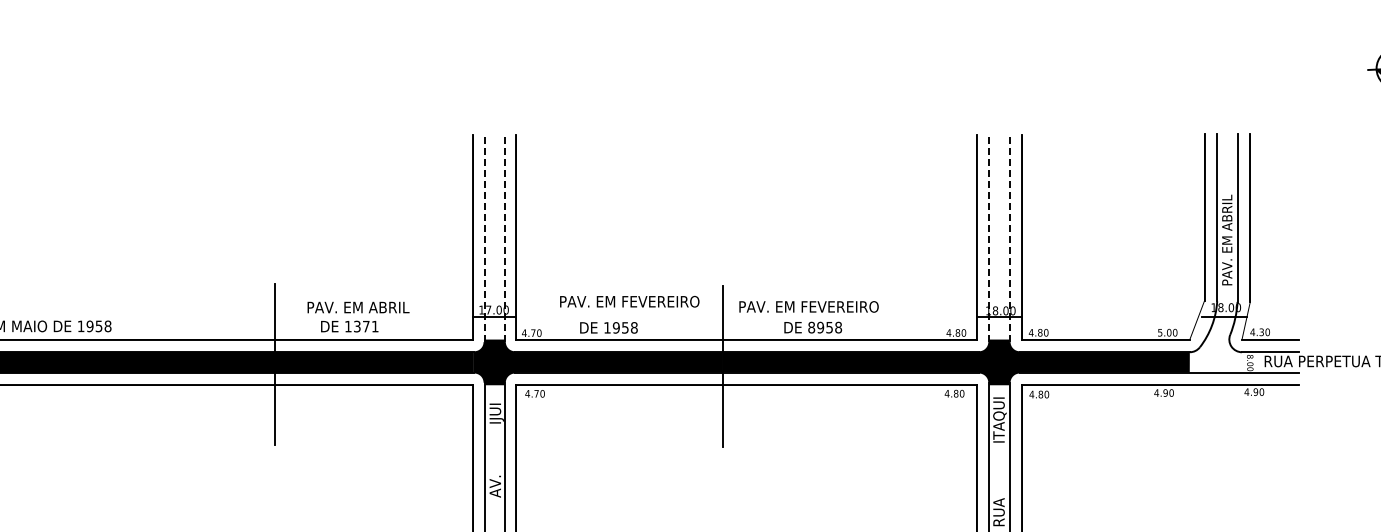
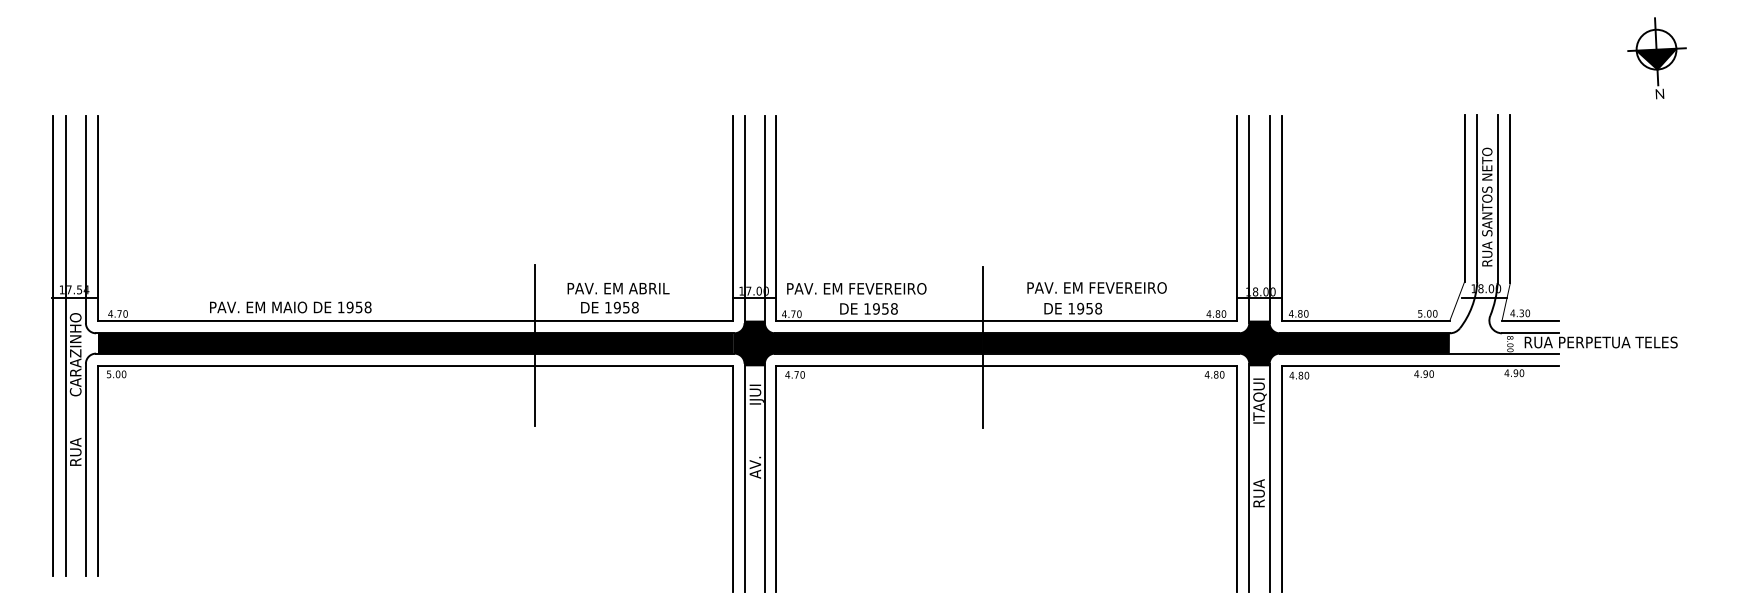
text: (1227, 224) -> (1487, 205), PAV. EM ABRIL -> RUA SANTOS NETO
line: (484, 238) -> (744, 219), dashed -> solid
line: (504, 238) -> (764, 219), dashed -> solid
line: (989, 238) -> (1249, 219), dashed -> solid
line: (1009, 238) -> (1269, 219), dashed -> solid
text: (629, 301) -> (856, 288), moved
text: (808, 306) -> (1096, 287), moved
text: (365, 326) -> (625, 307), 1371 -> 1958
text: (811, 327) -> (1071, 308), 8958 -> 1958

